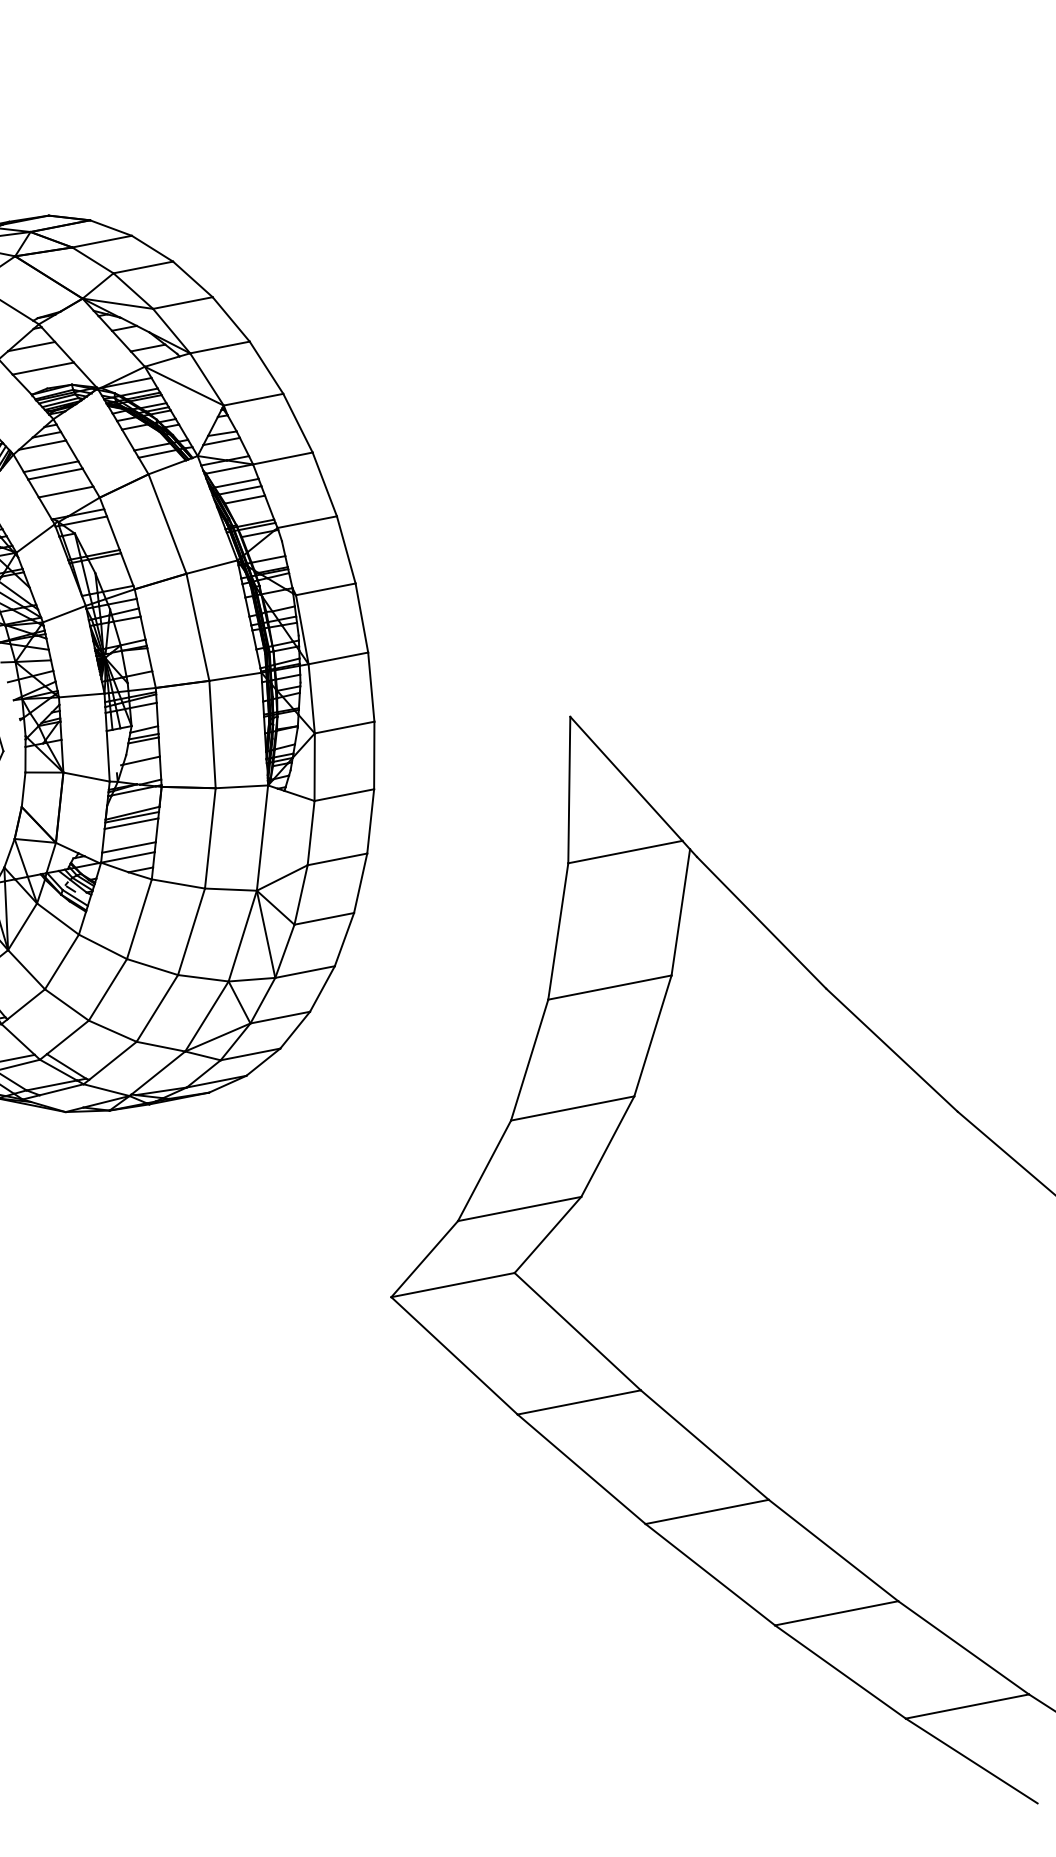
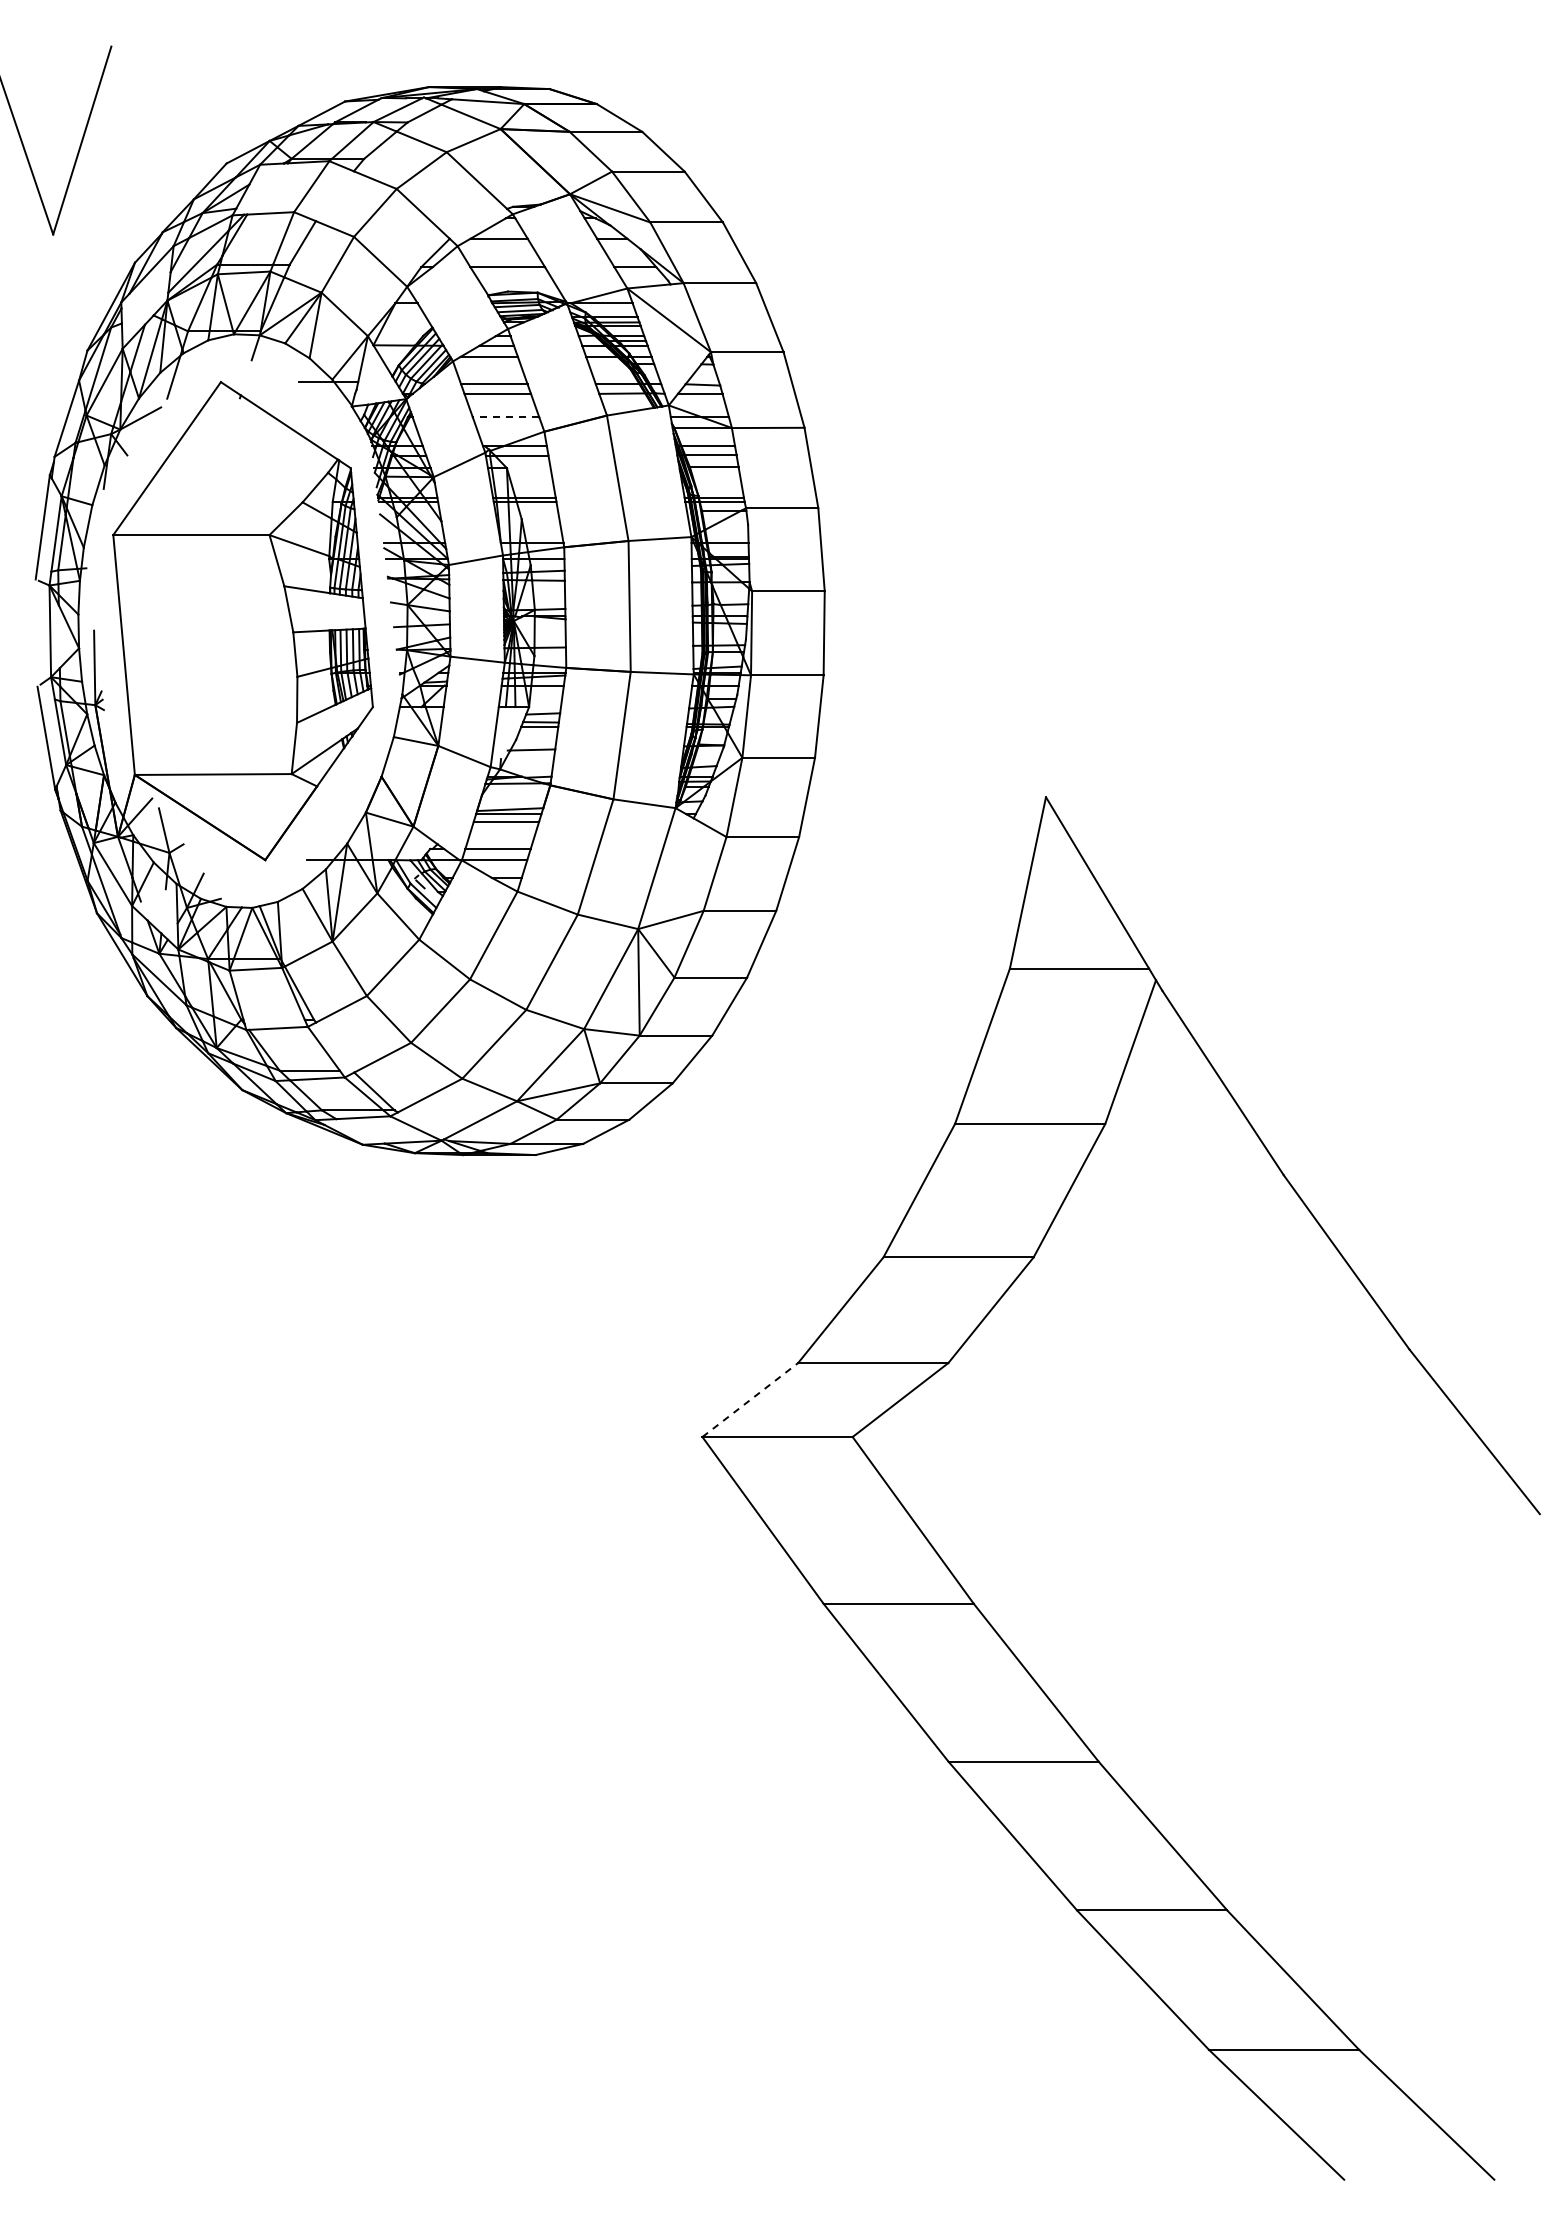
line: (65, 492) -> (505, 417), solid -> dashed
line: (424, 1258) -> (750, 1399), solid -> dashed

